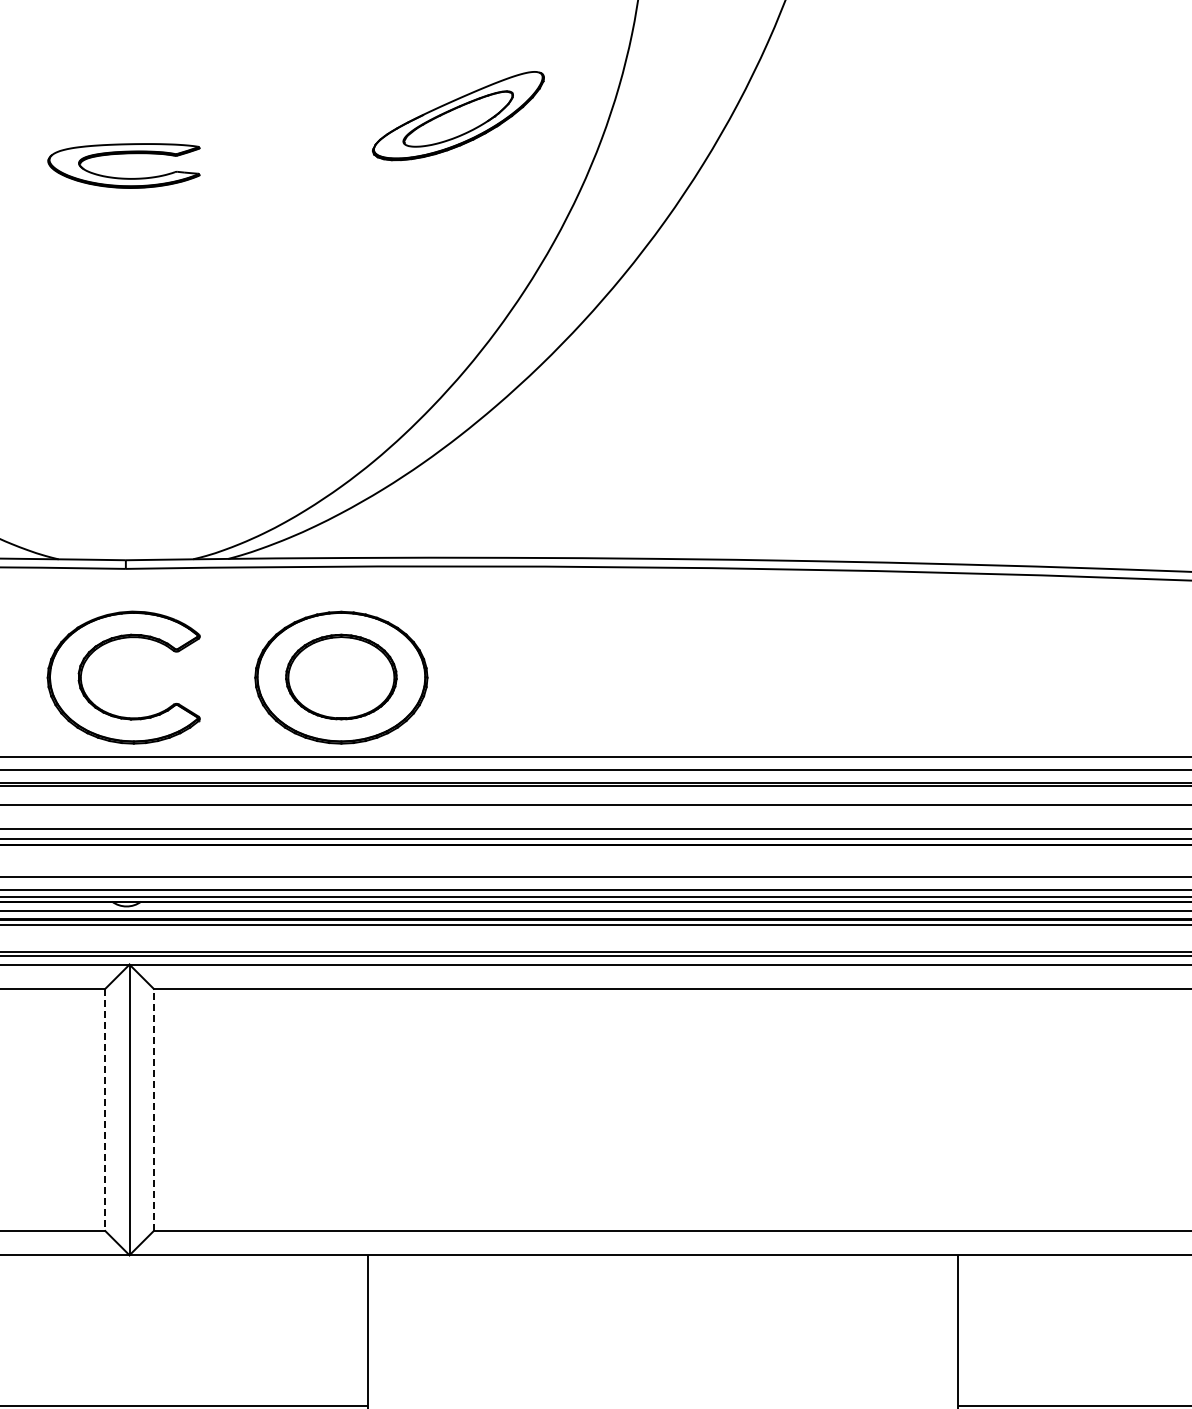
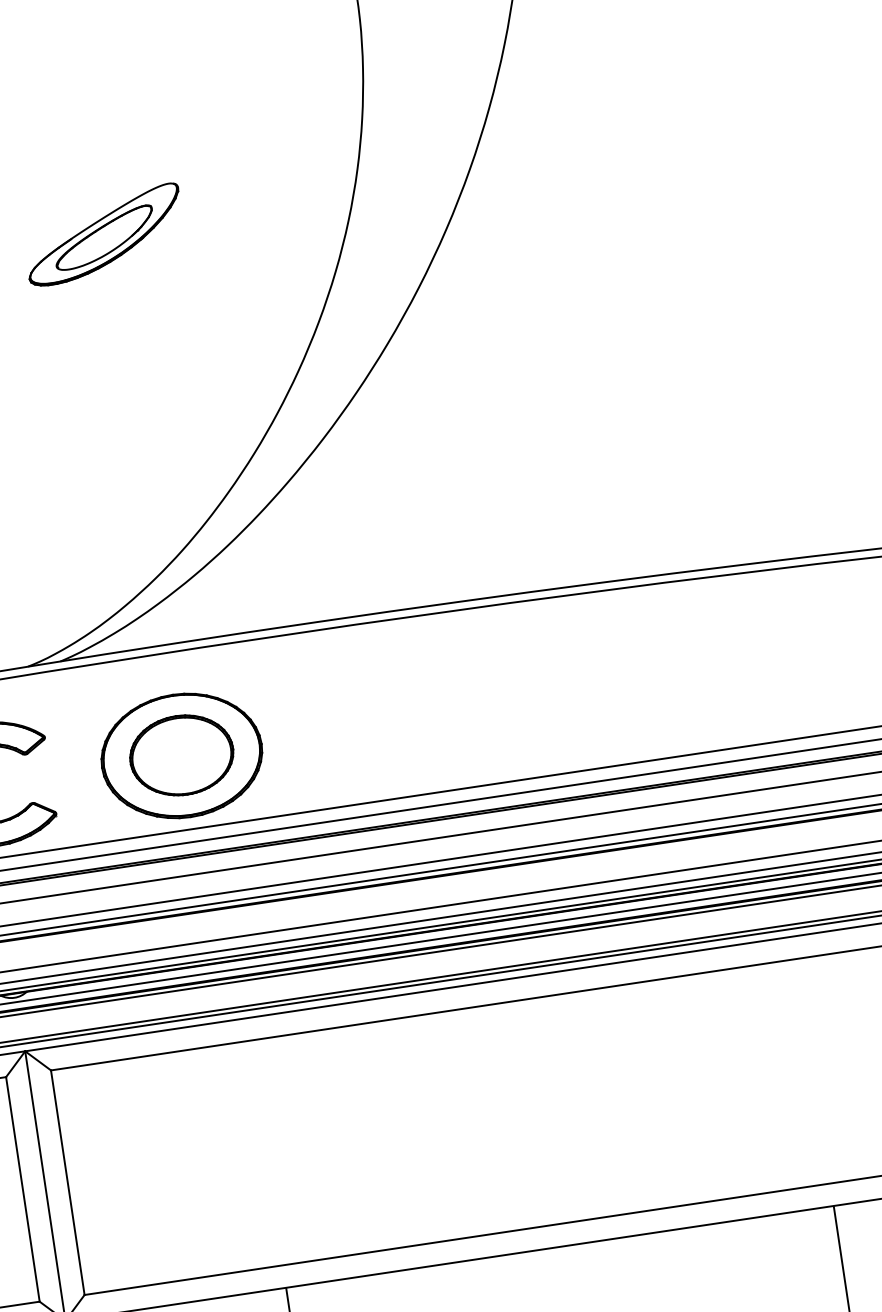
part: (458, 116) -> (104, 235), moved
line: (153, 1109) -> (67, 1182), dashed -> solid
line: (105, 1110) -> (23, 1189), dashed -> solid

